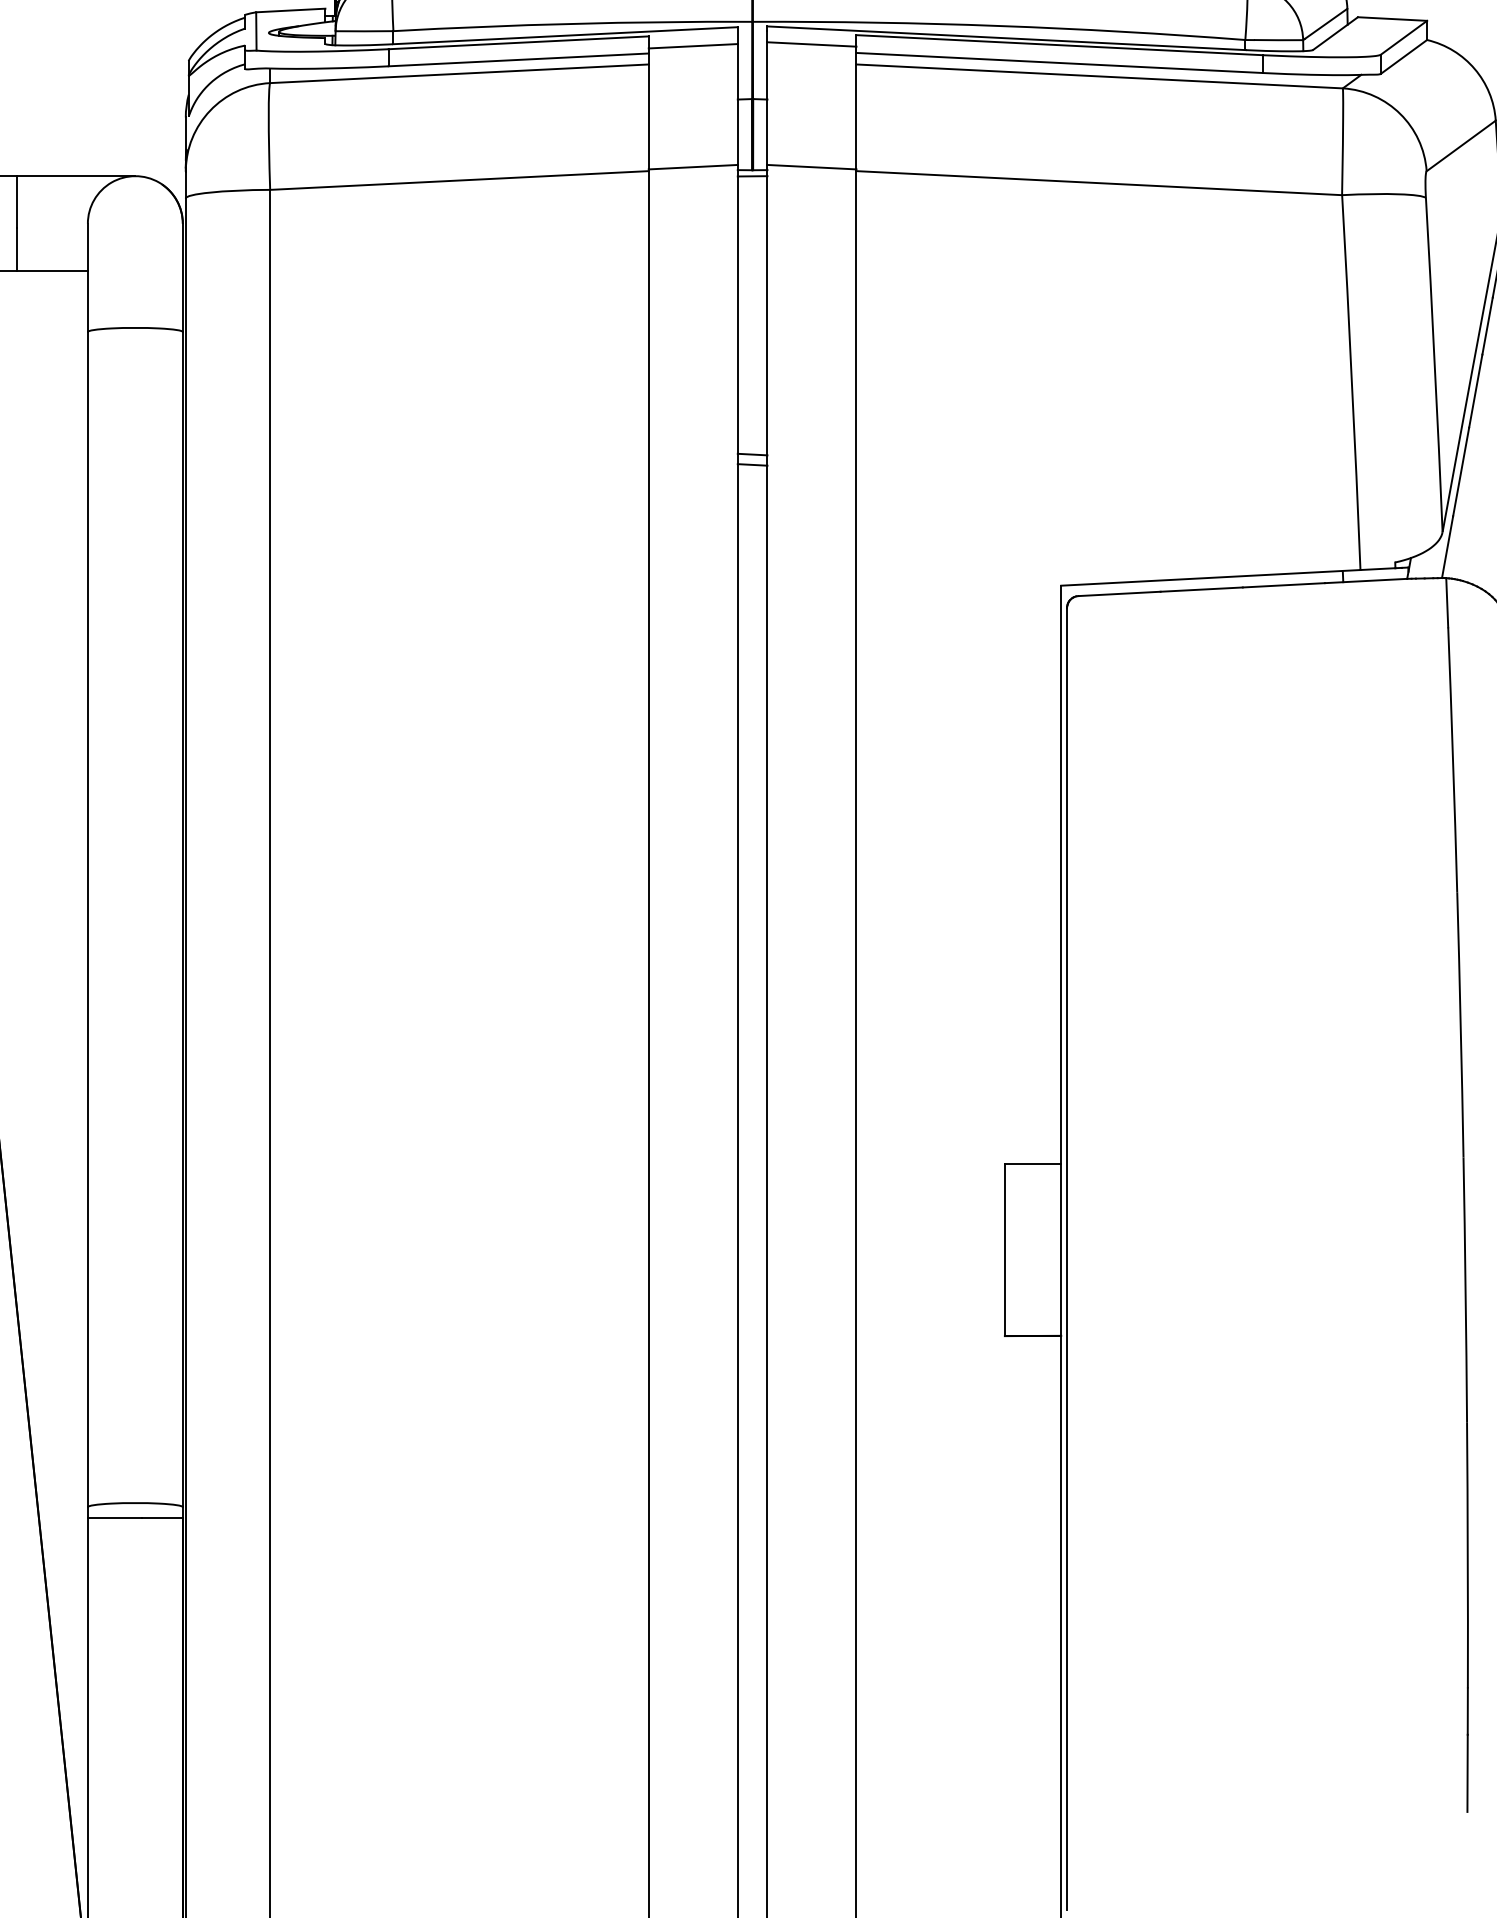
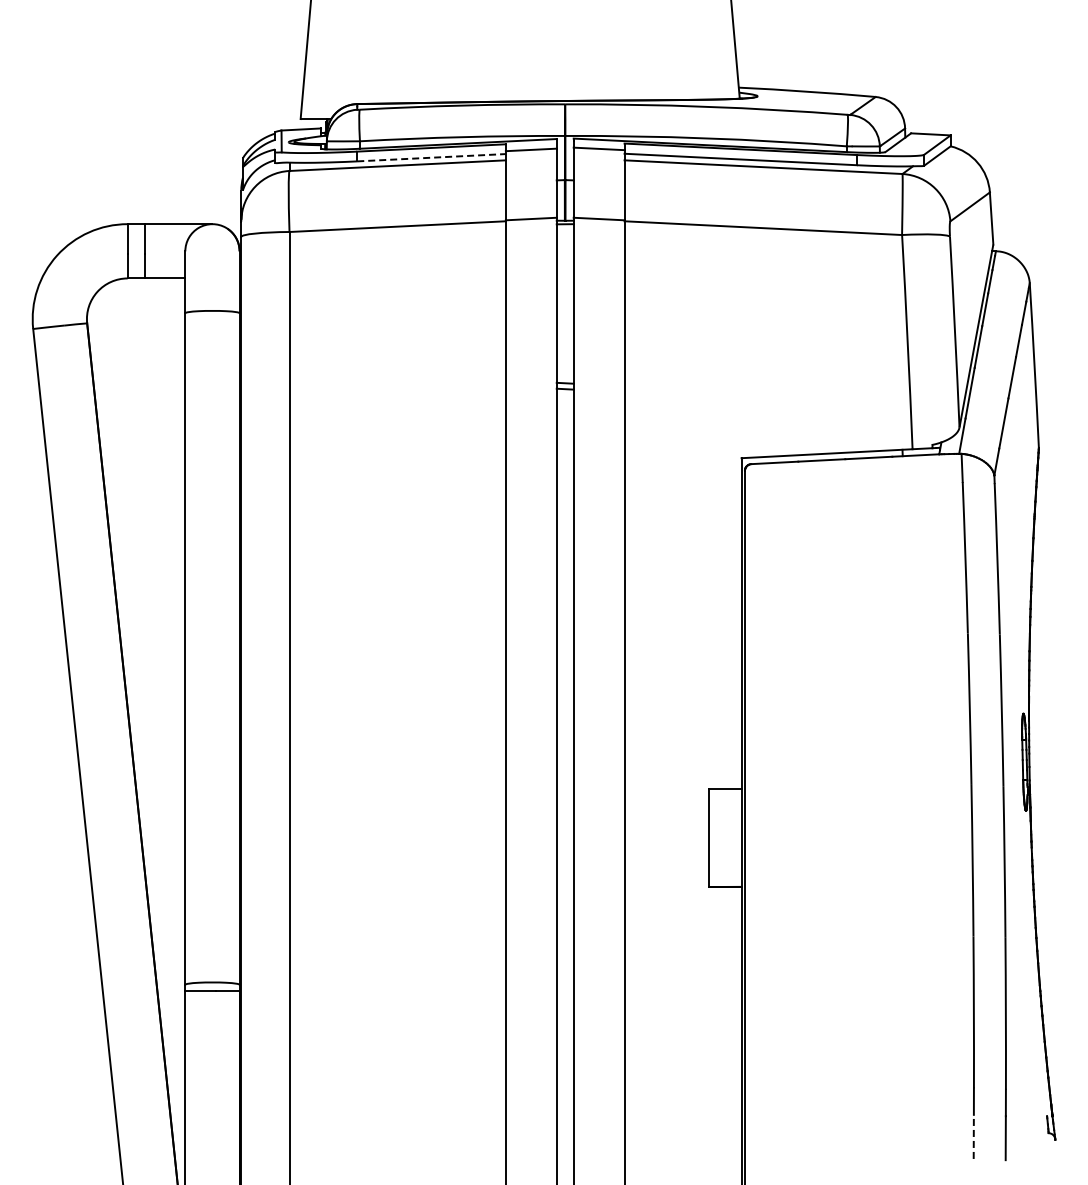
line: (520, 59) -> (432, 157), solid -> dashed
line: (1467, 1772) -> (973, 1136), solid -> dashed

